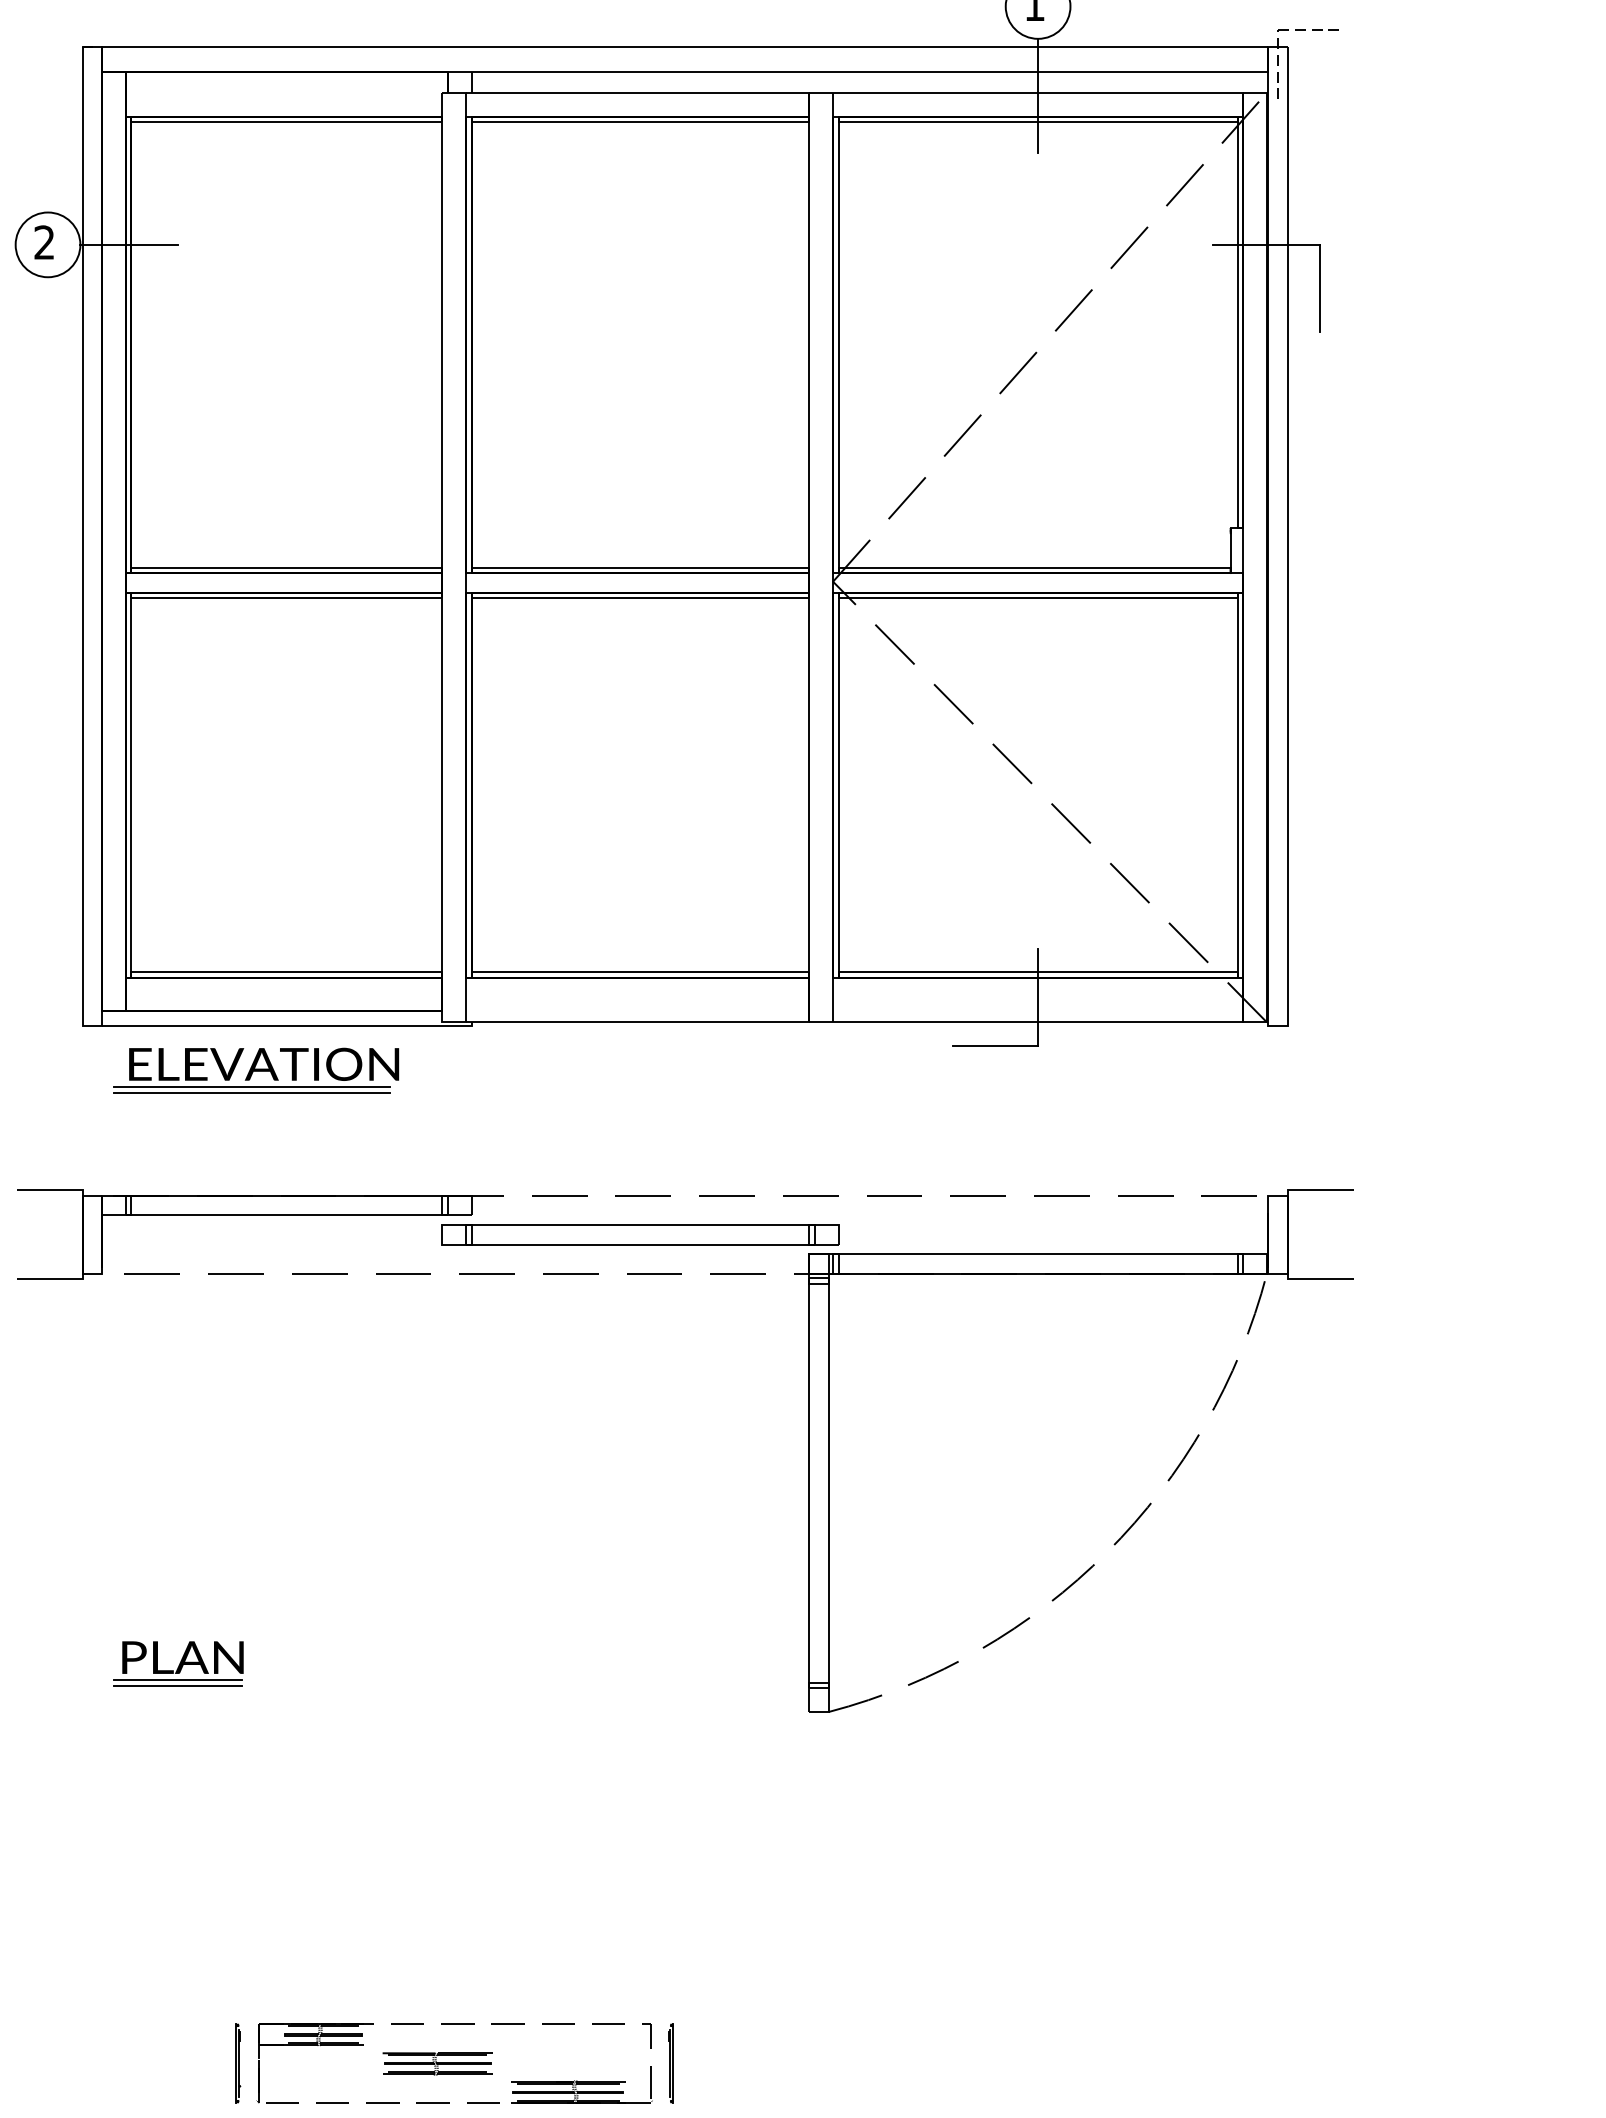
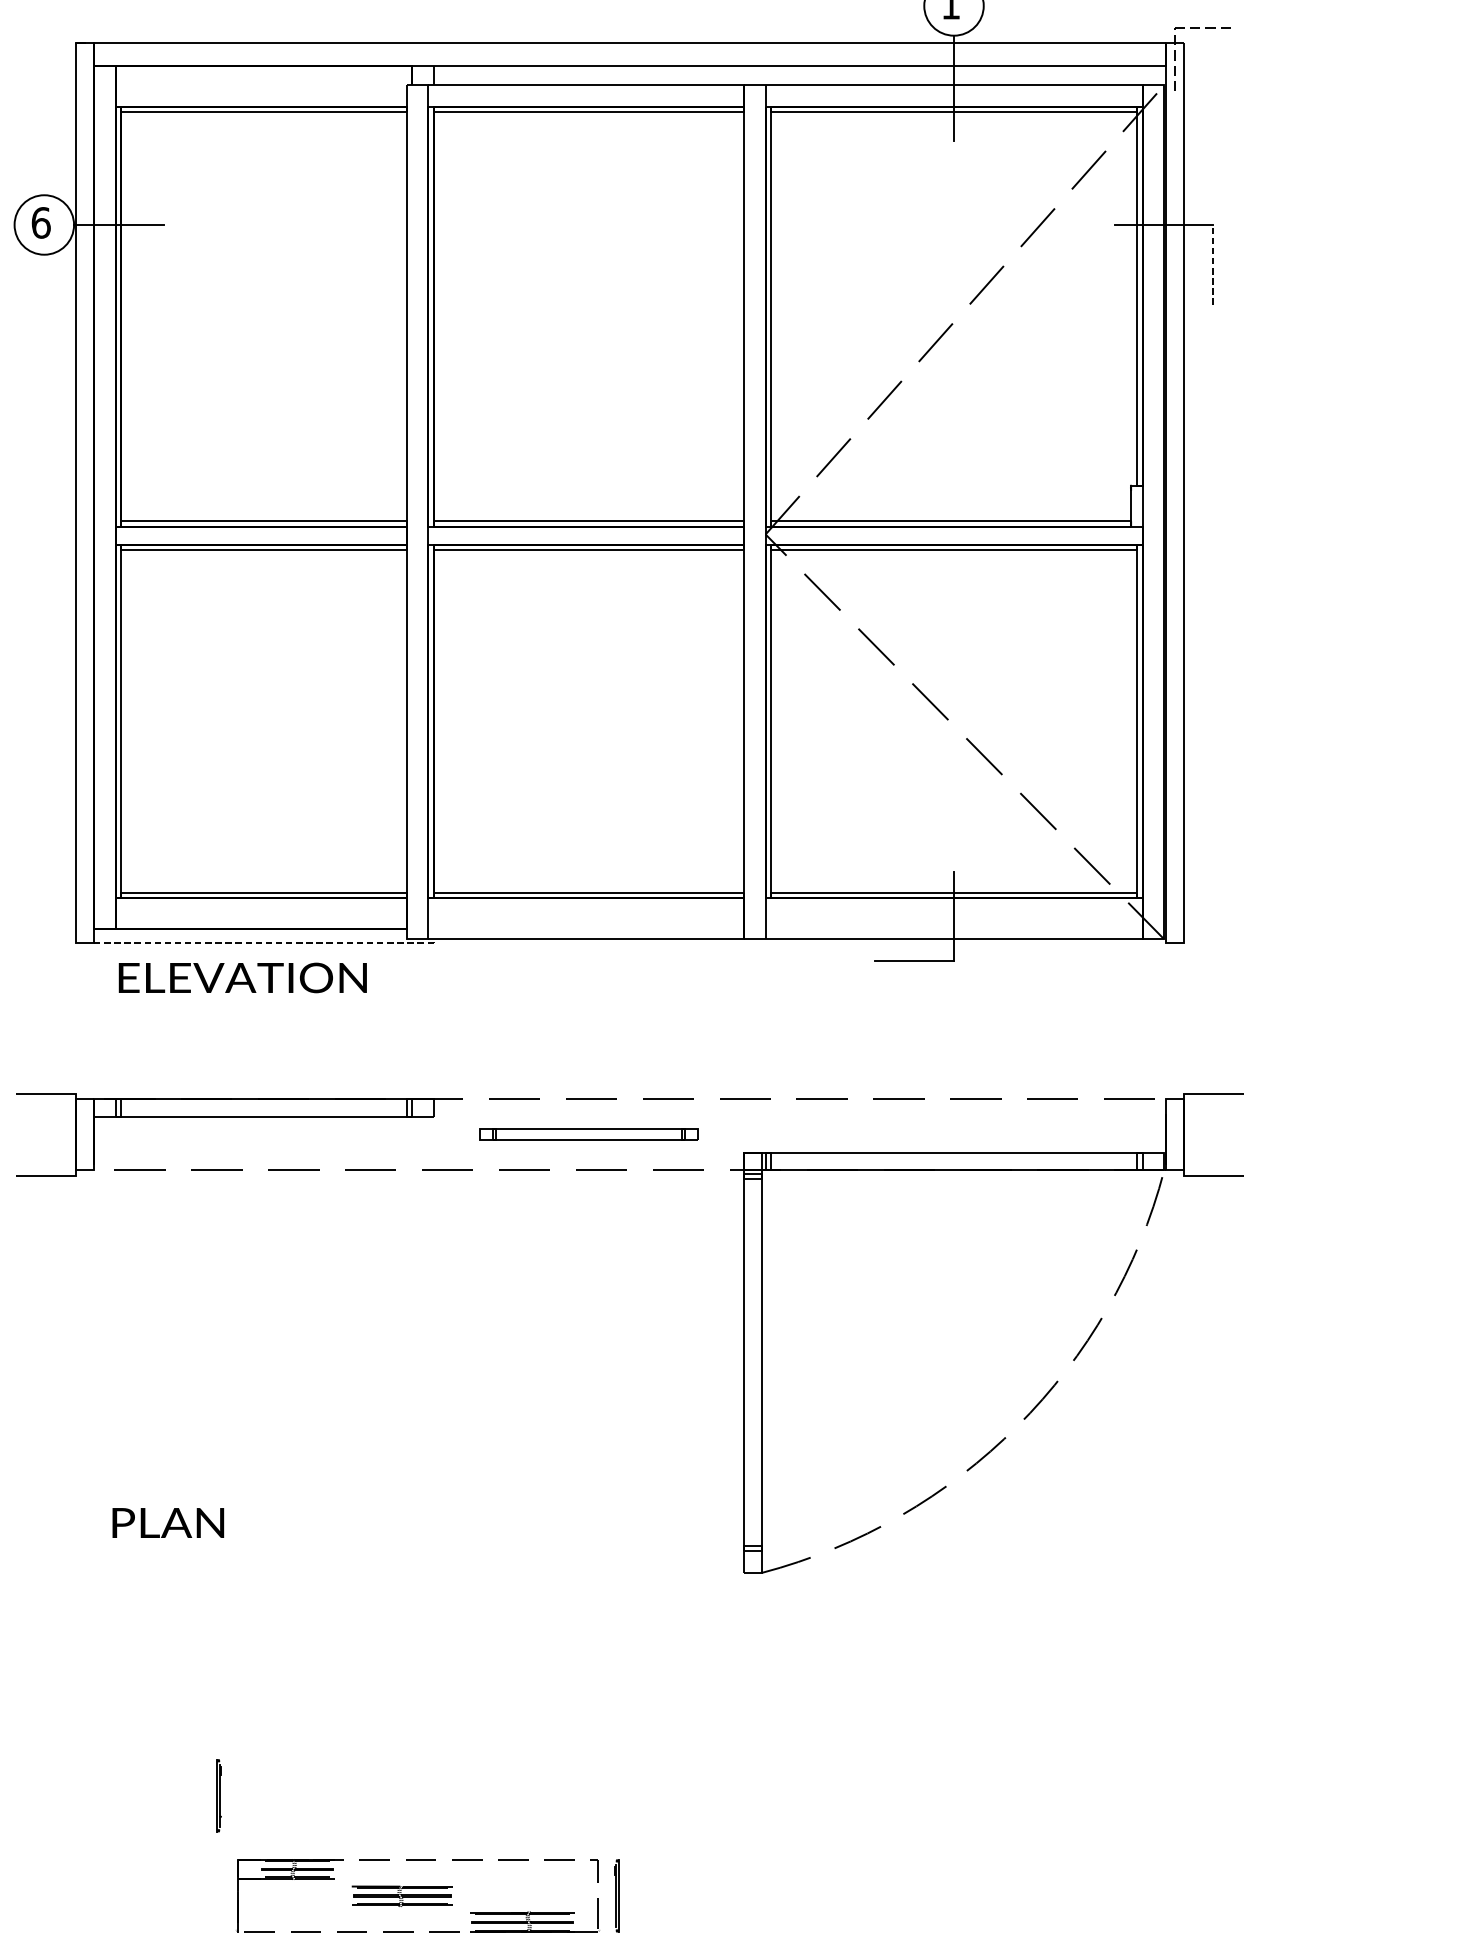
text: (44, 242) -> (41, 222), 2 -> 6
line: (1319, 287) -> (1212, 264), solid -> dashed
line: (289, 1025) -> (266, 942), solid -> dashed
line: (252, 1086) -> (232, 998), removed
line: (252, 1092) -> (232, 1003), removed
part: (640, 1234) -> (588, 1134), size x0.6
line: (178, 1680) -> (164, 1544), removed
line: (178, 1685) -> (164, 1548), removed
part: (238, 2063) -> (219, 1795), moved

